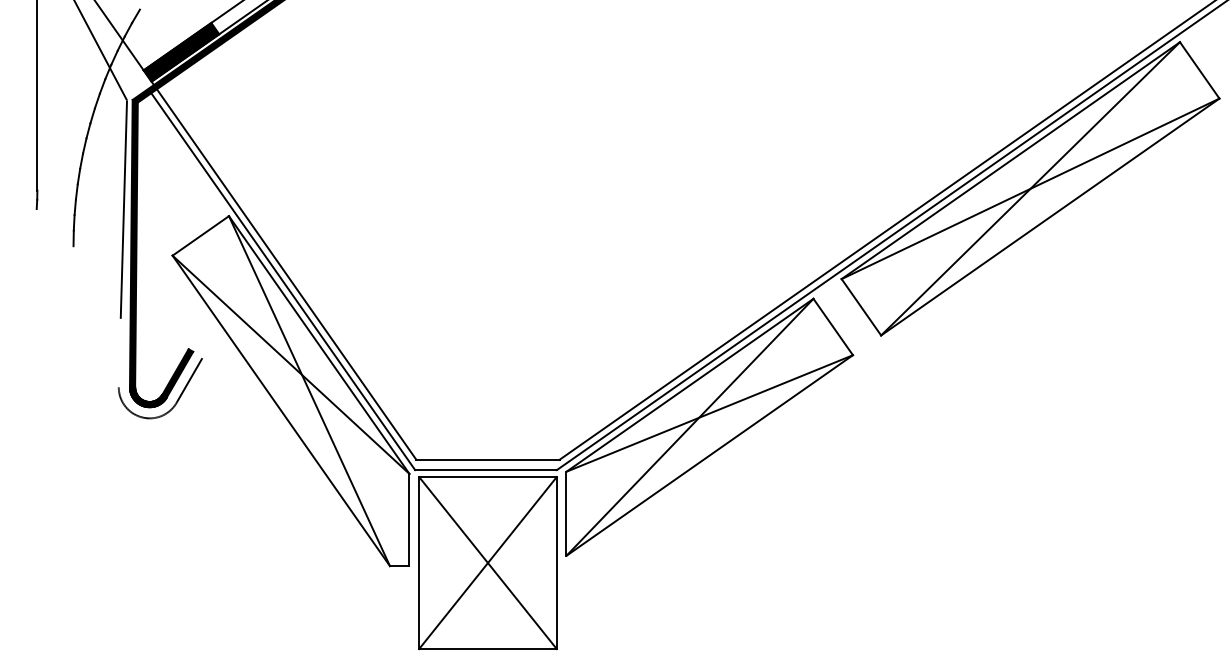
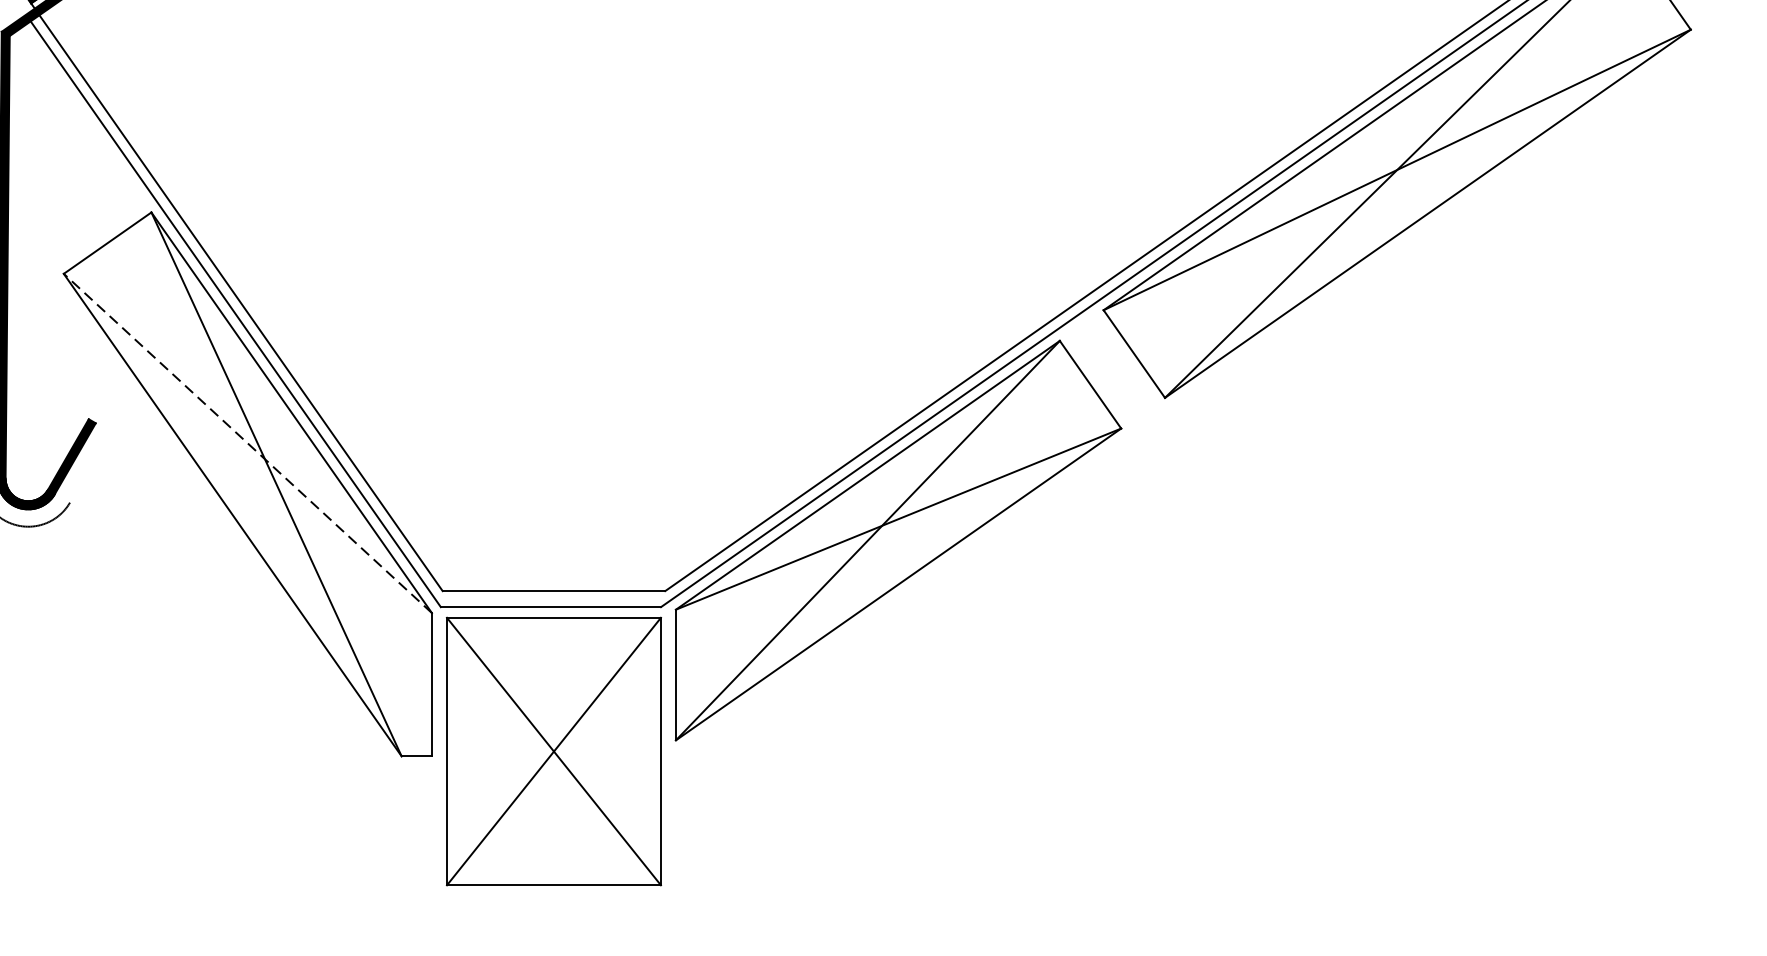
line: (290, 364) -> (247, 442), solid -> dashed
line: (189, 380) -> (90, 467), removed

